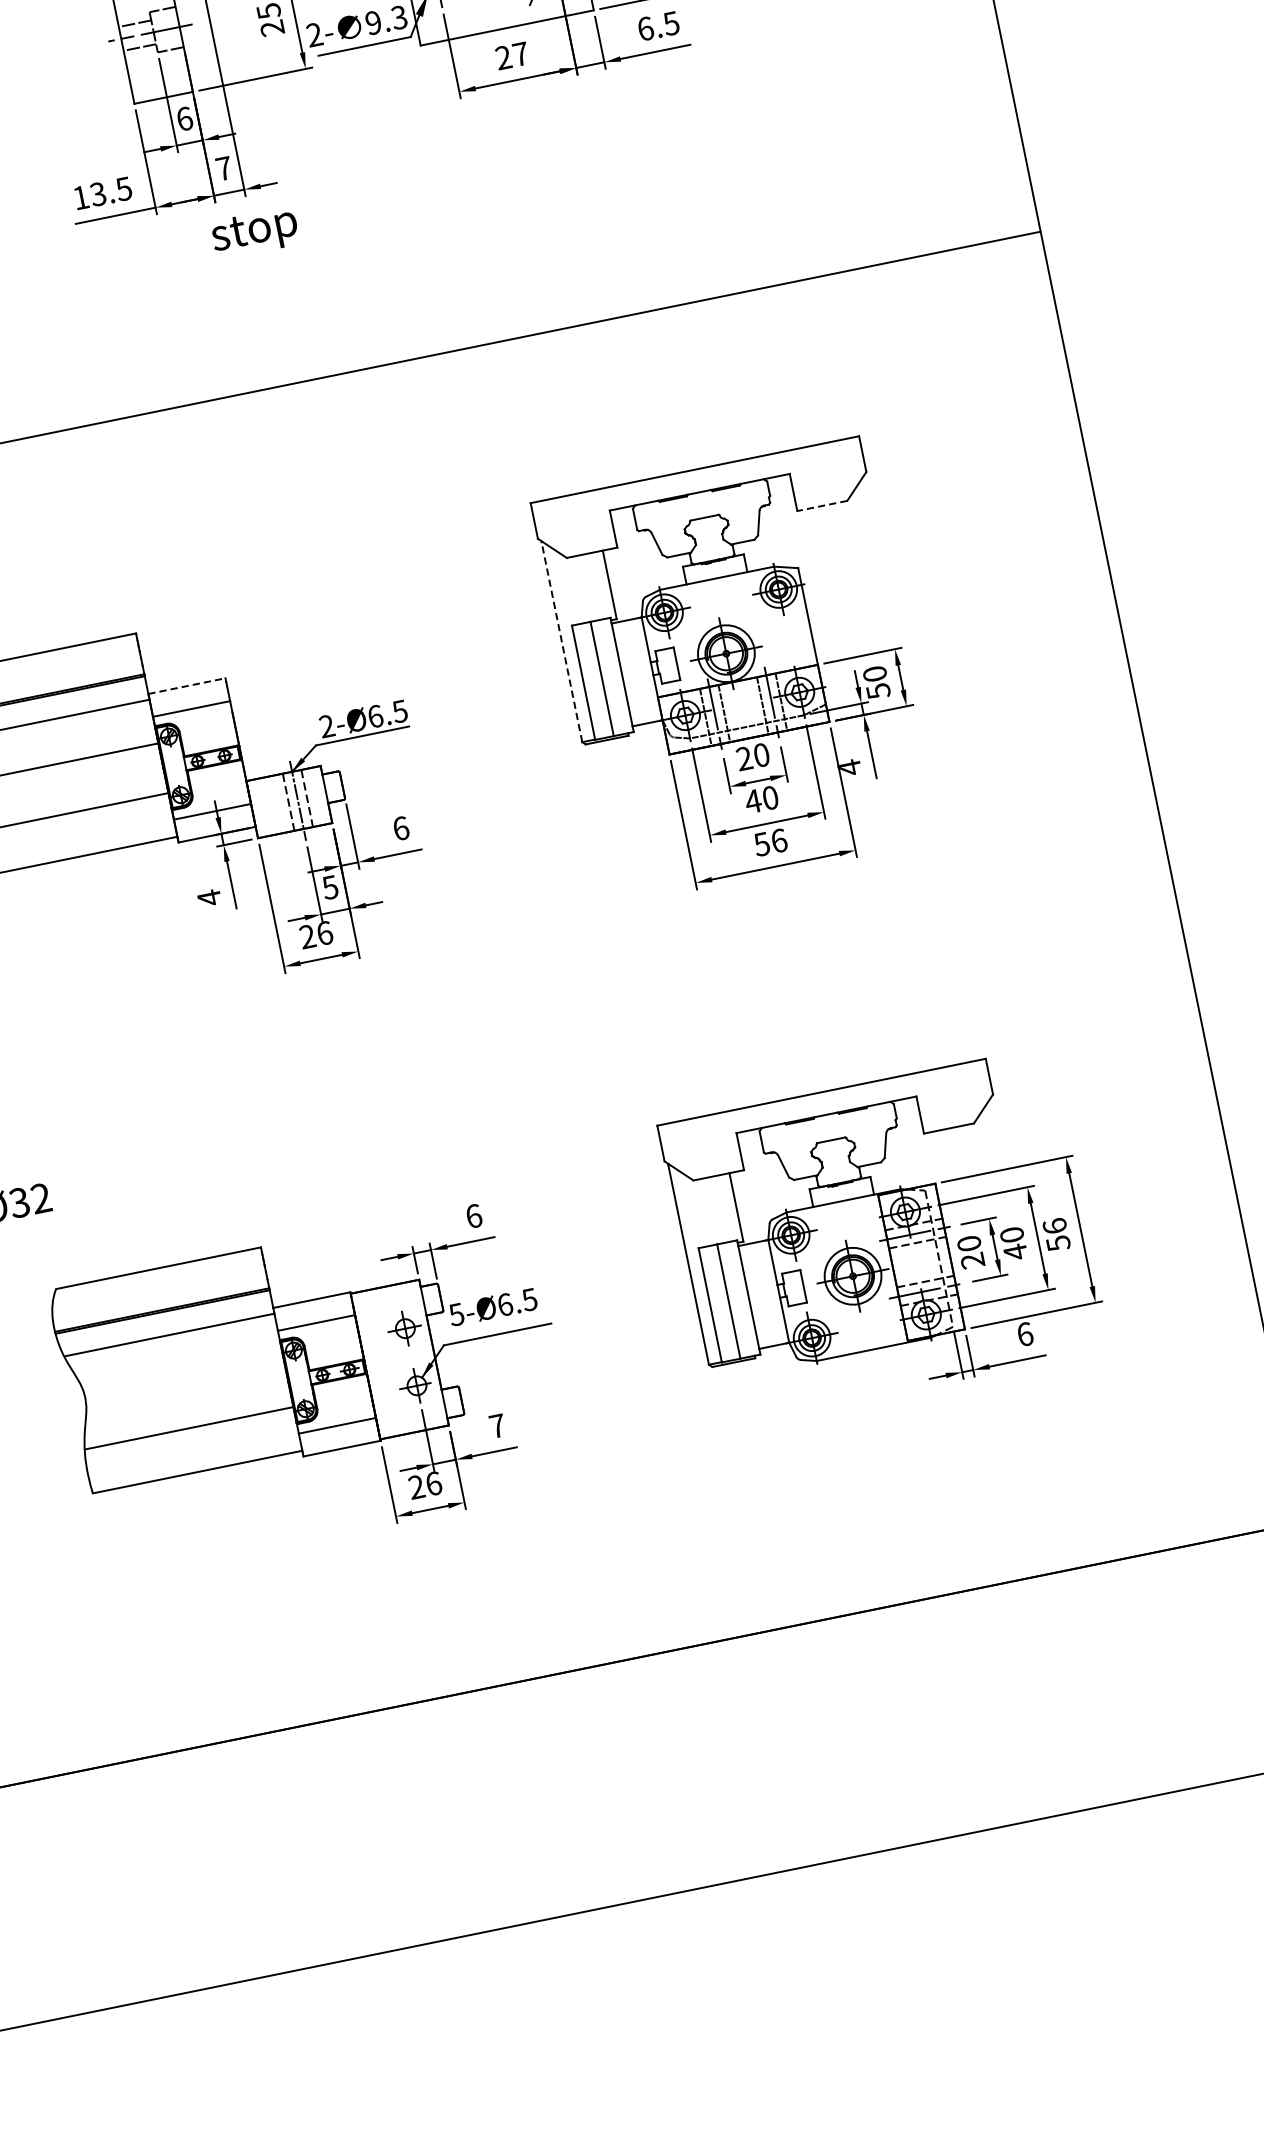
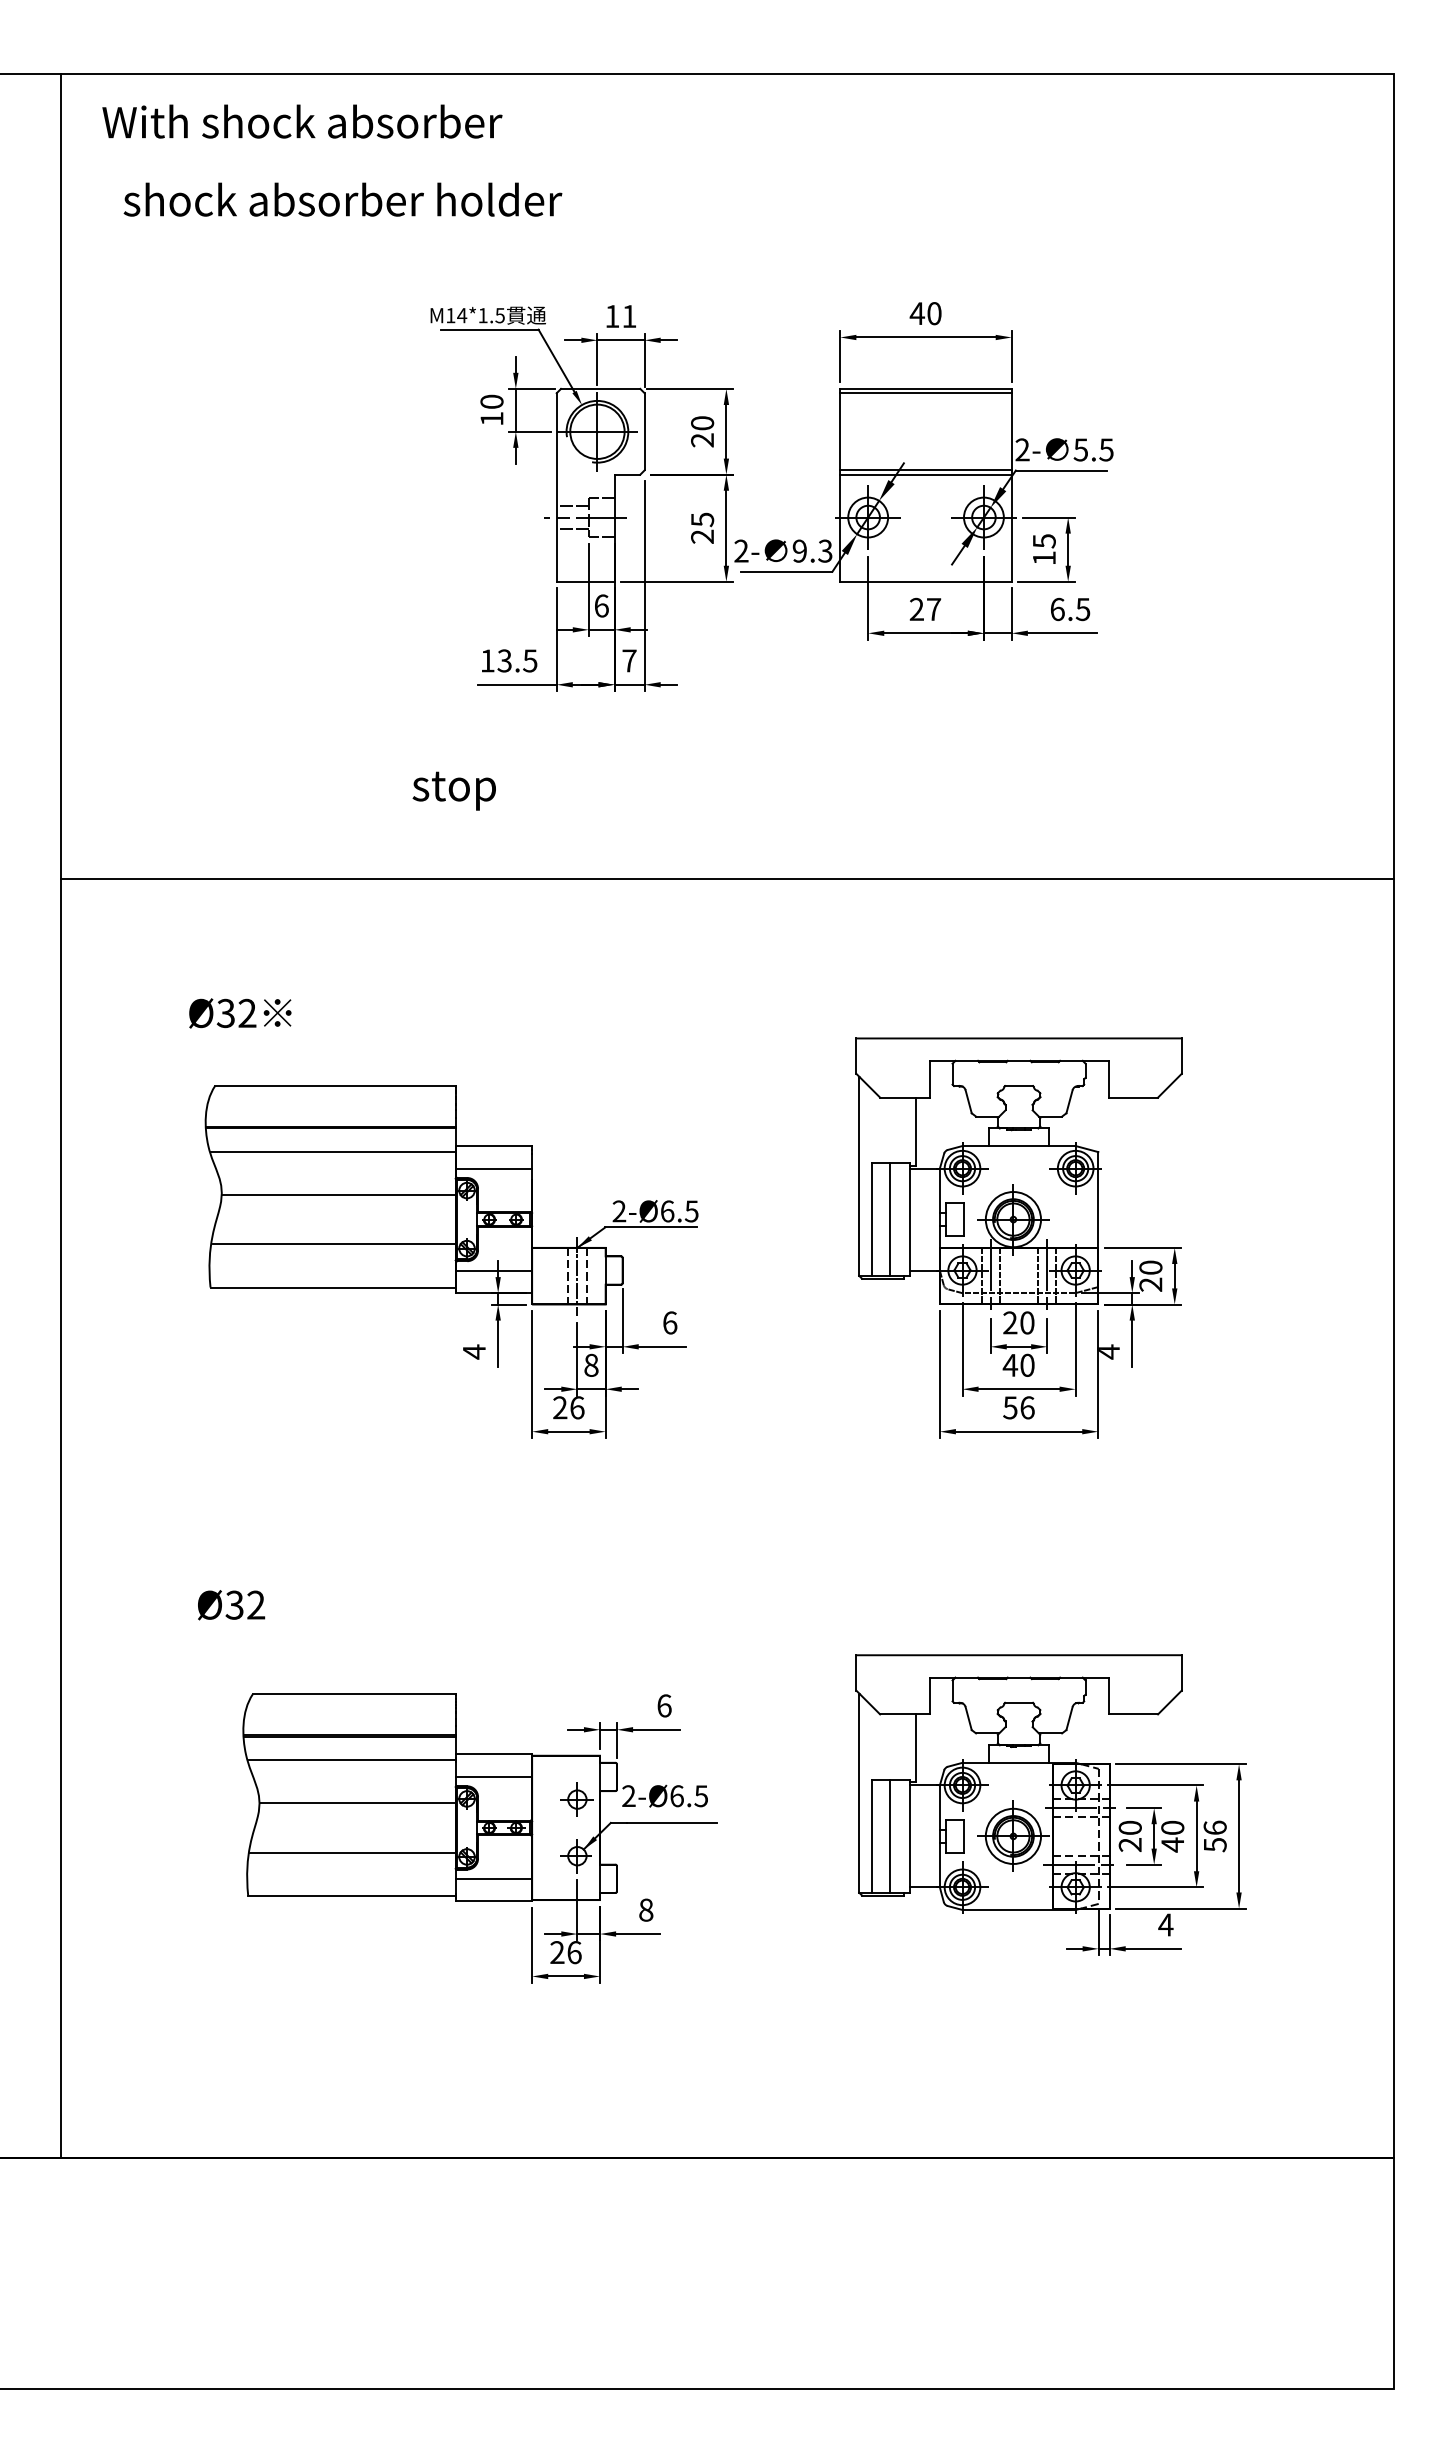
text: (253, 232) -> (453, 790), moved
line: (822, 505) -> (1133, 1097), dashed -> solid
line: (562, 641) -> (859, 1176), dashed -> solid
line: (187, 686) -> (494, 1146), dashed -> solid
text: (878, 691) -> (1150, 1284), 50 -> 20
text: (330, 886) -> (591, 1364), 5 -> 8
text: (456, 1315) -> (628, 1796), 5-Ø6.5 -> 2-Ø6.5
text: (1024, 1333) -> (1165, 1924), 6 -> 4
line: (184, 1377) -> (357, 1803), added
text: (497, 1425) -> (646, 1909), 7 -> 8

